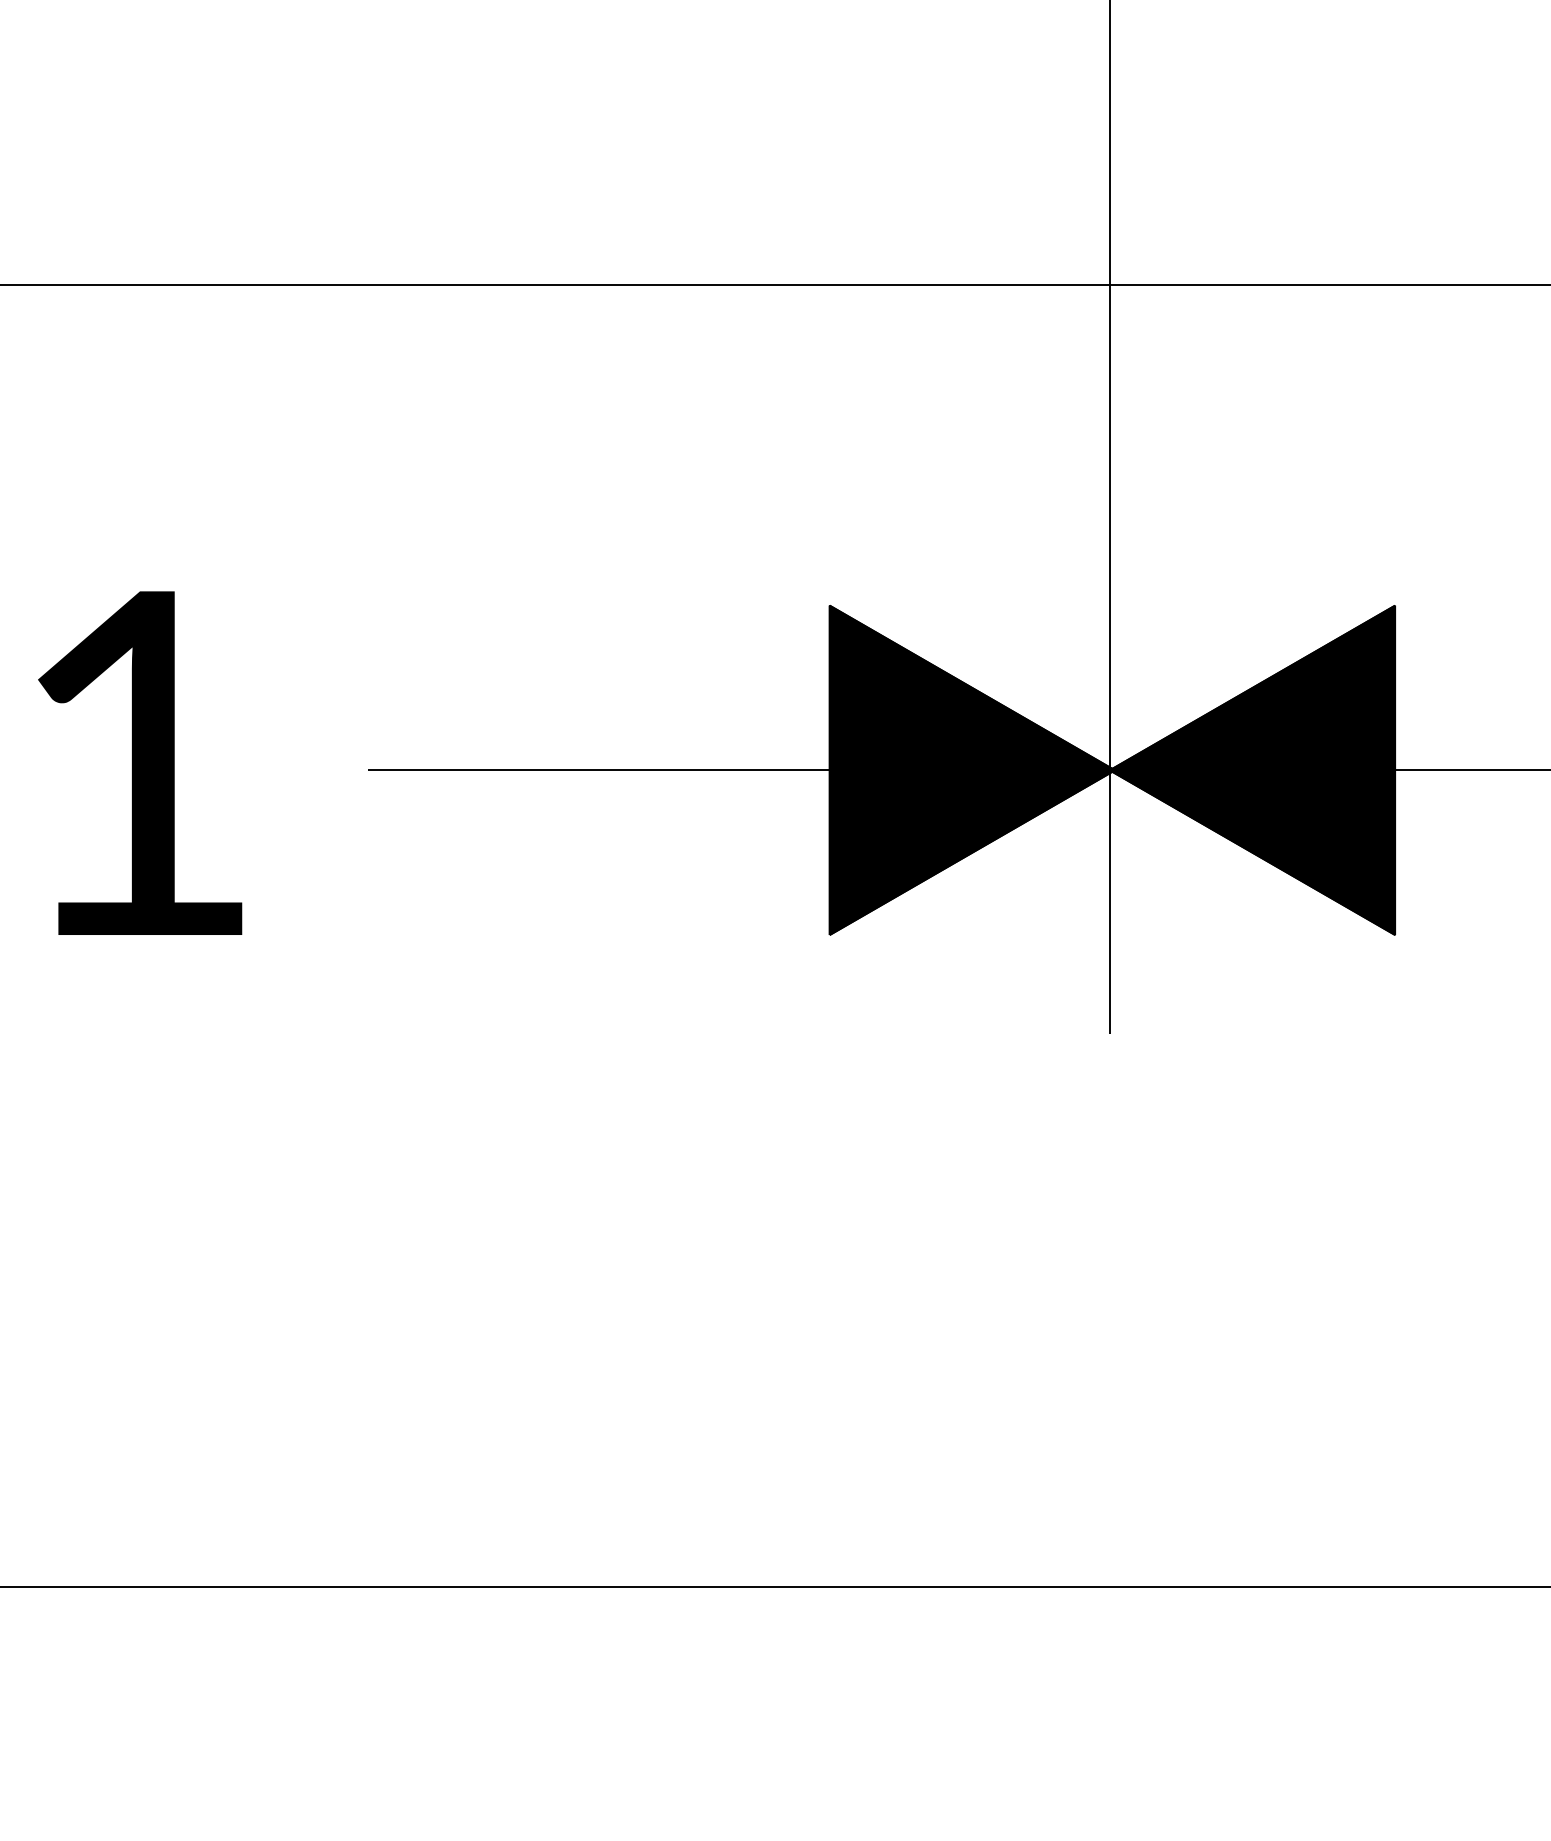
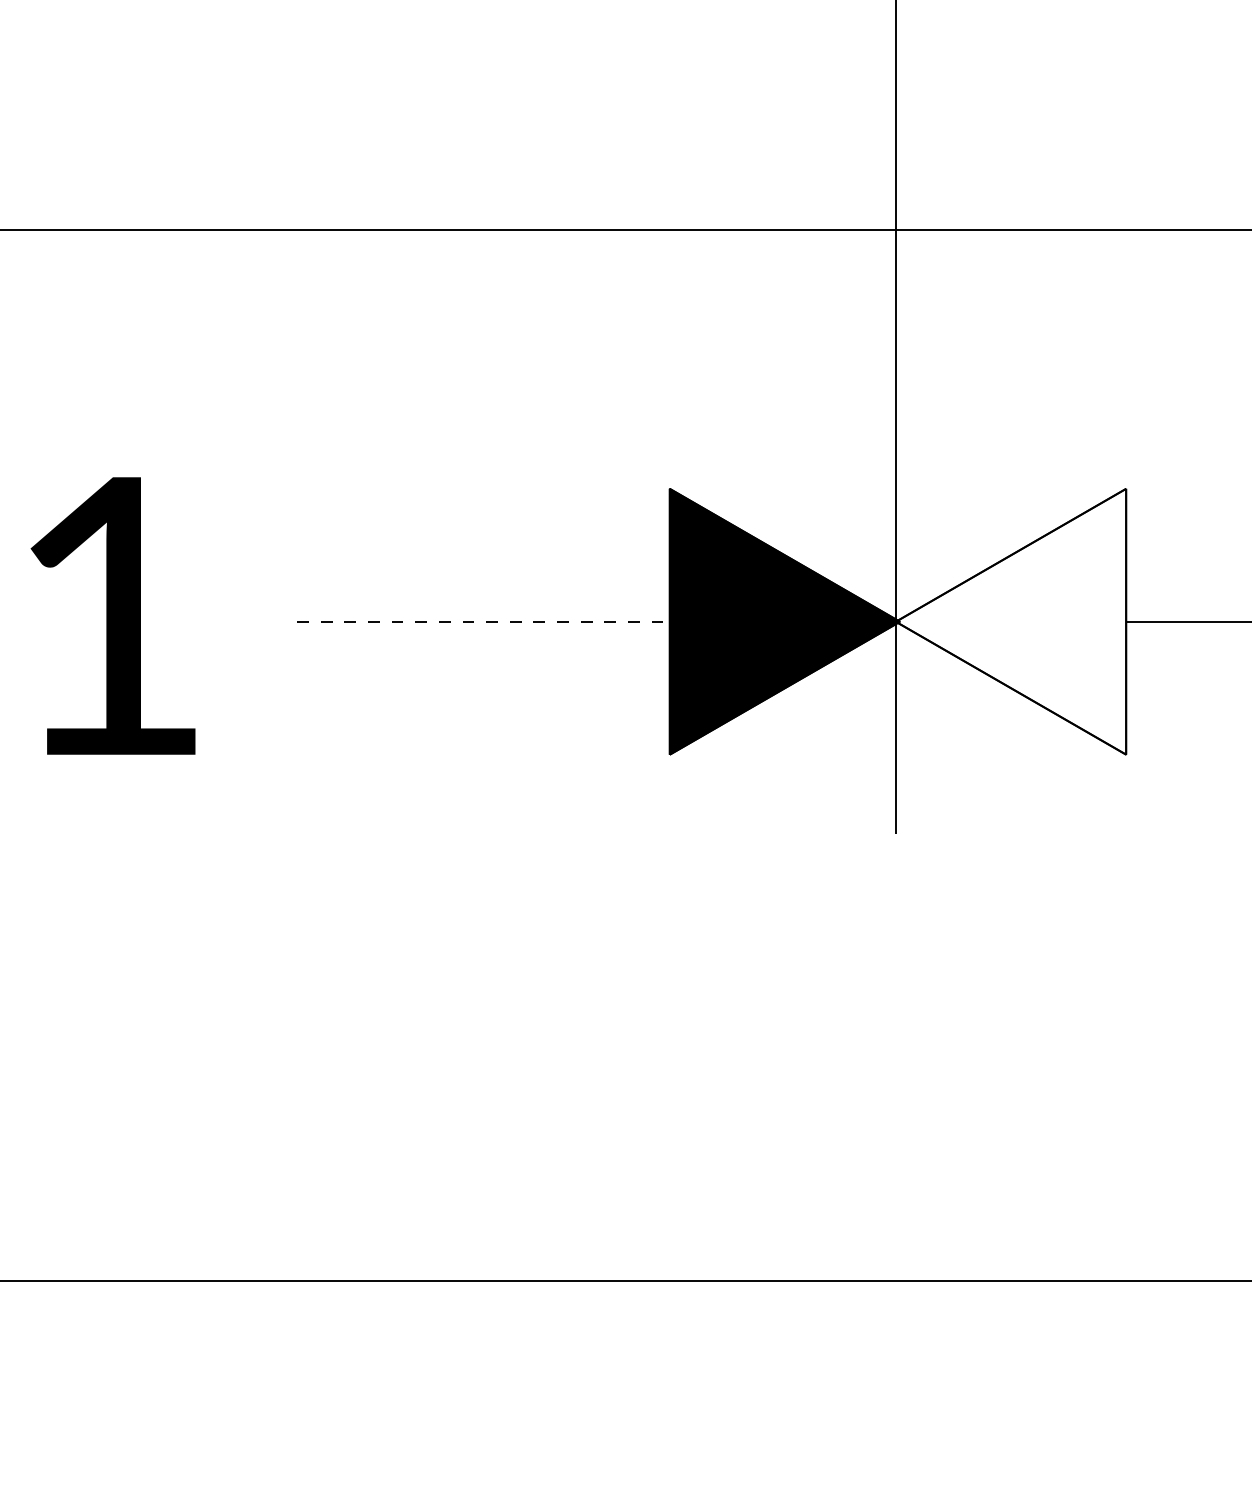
line: (598, 769) -> (483, 621), solid -> dashed
fill: (1251, 769) -> (1010, 621), removed

